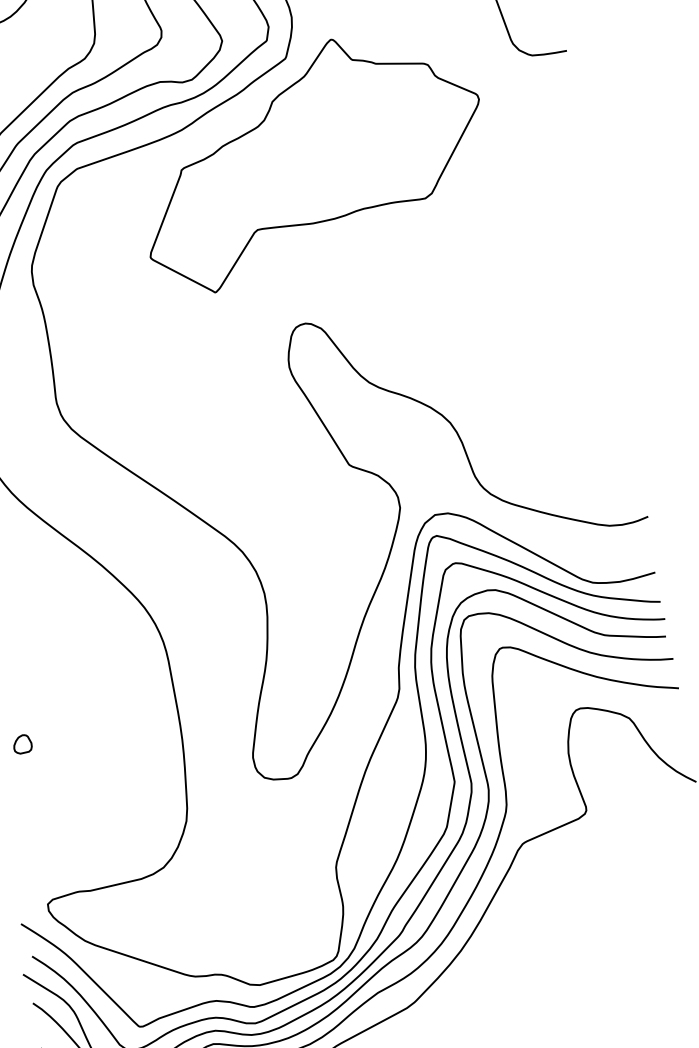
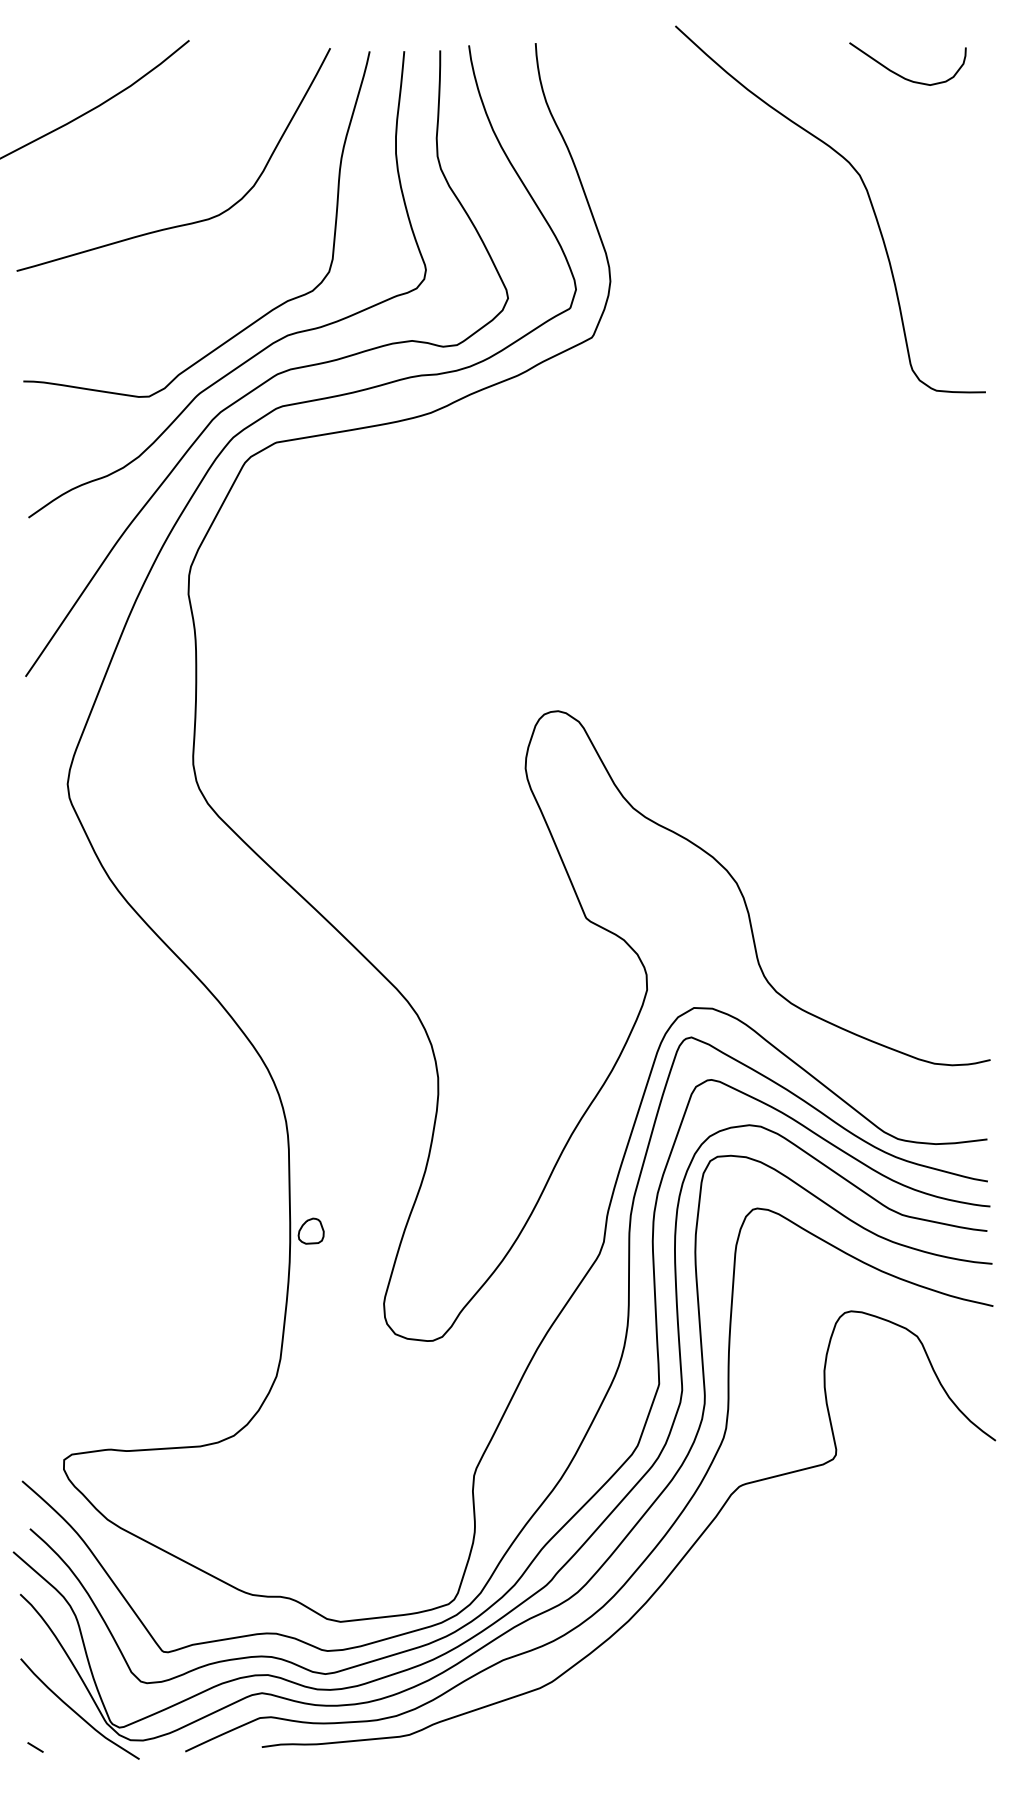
part: (311, 159) -> (604, 484), removed
part: (22, 743) -> (310, 1230), moved

